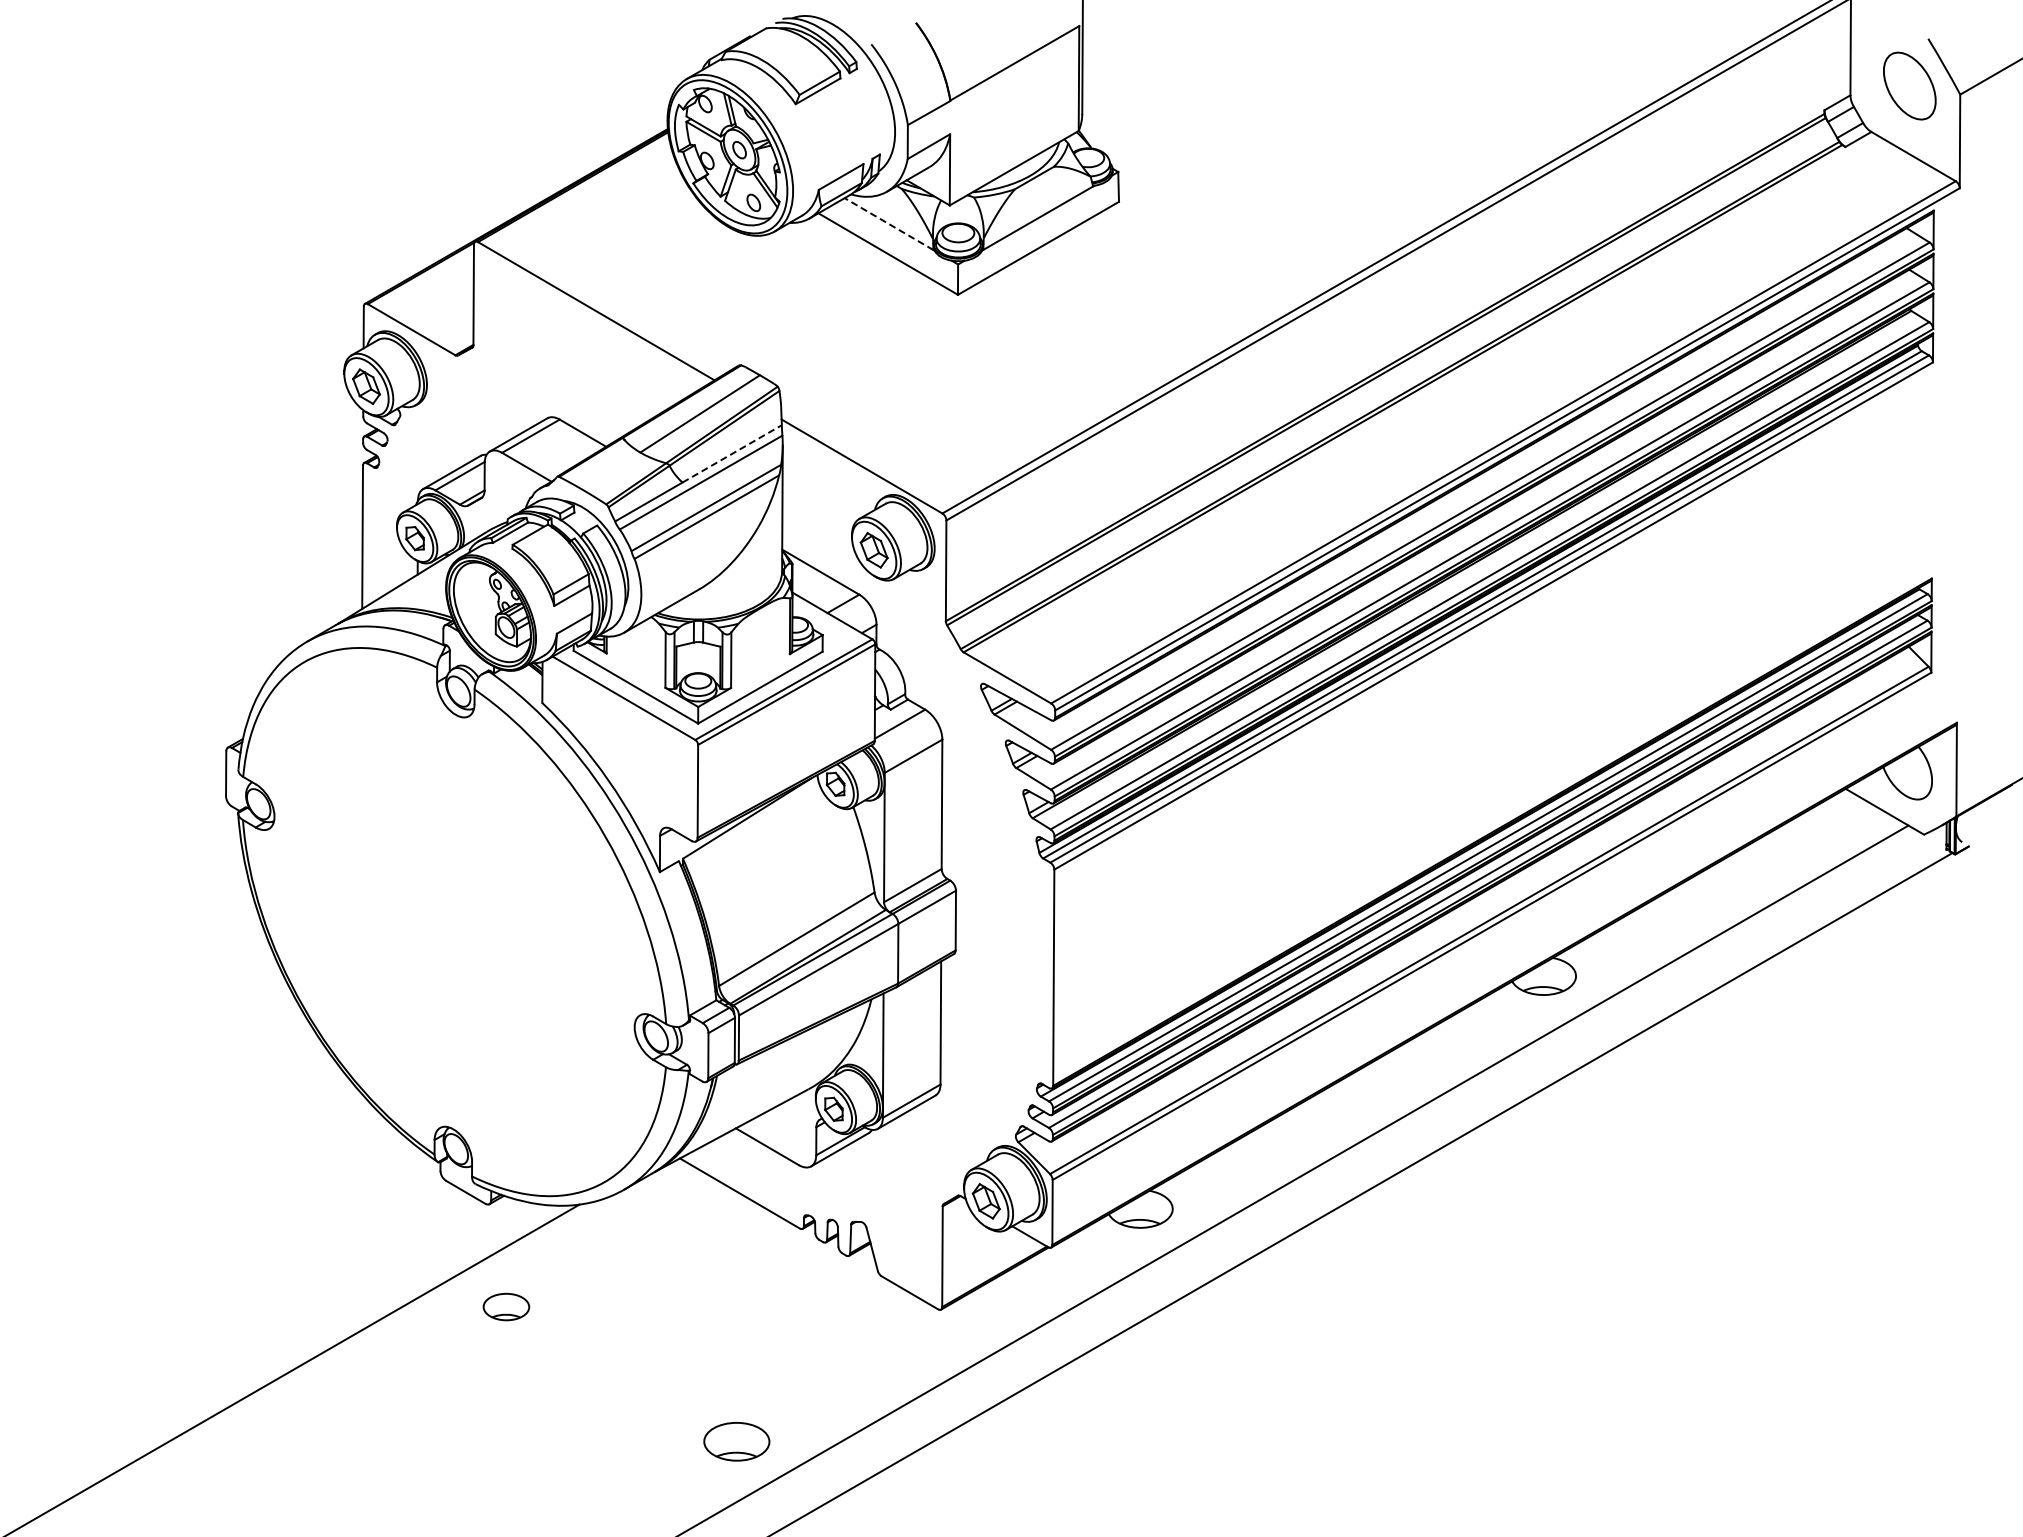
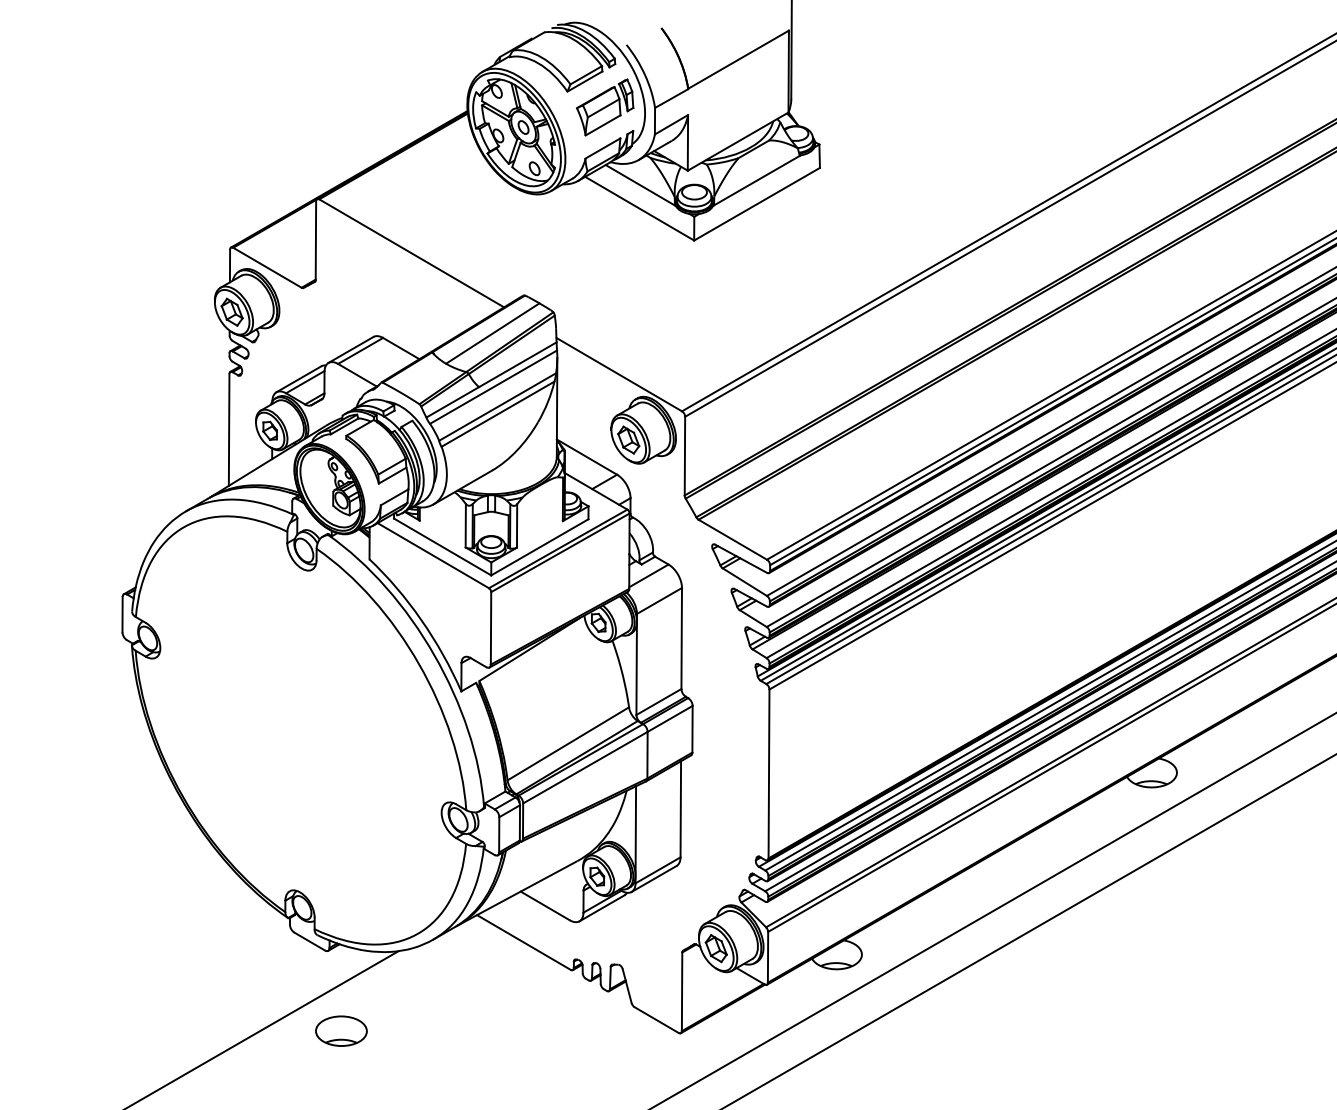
part: (843, 124) -> (604, 107), added
line: (888, 223) -> (639, 184), dashed -> solid
line: (732, 453) -> (518, 364), dashed -> solid
part: (506, 1306) -> (341, 1030), size x1.43

